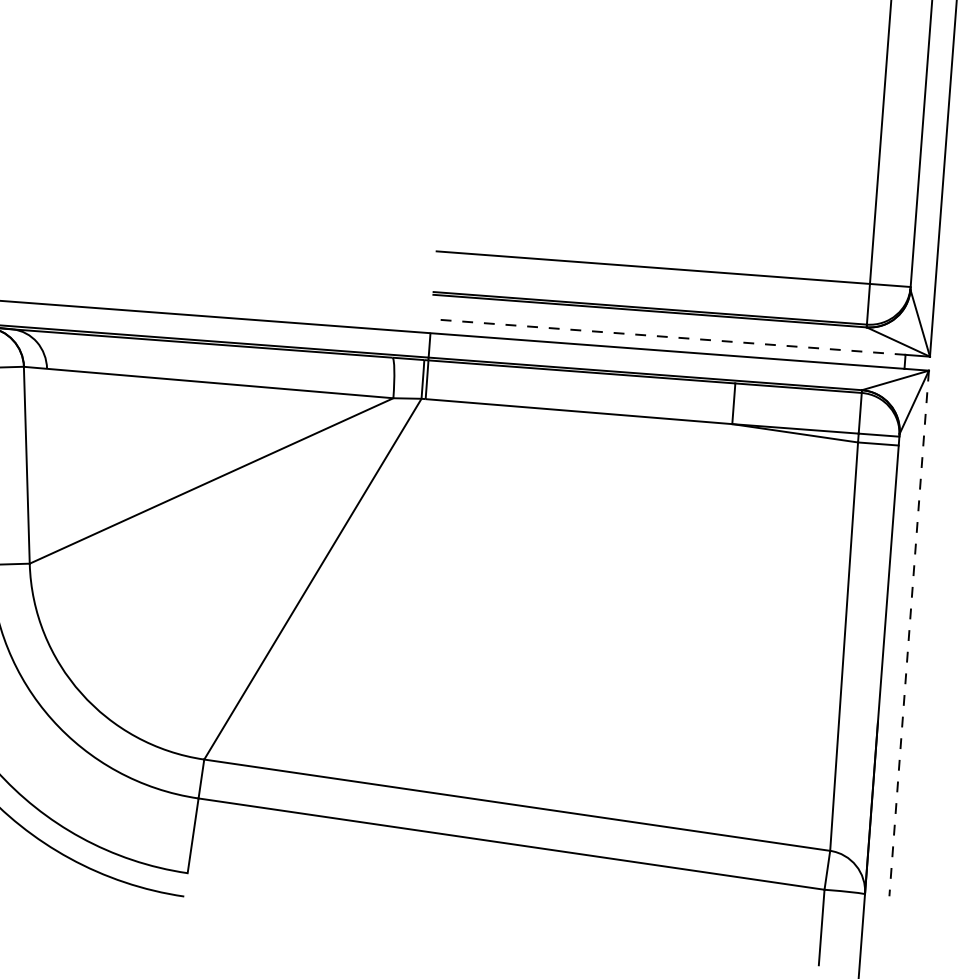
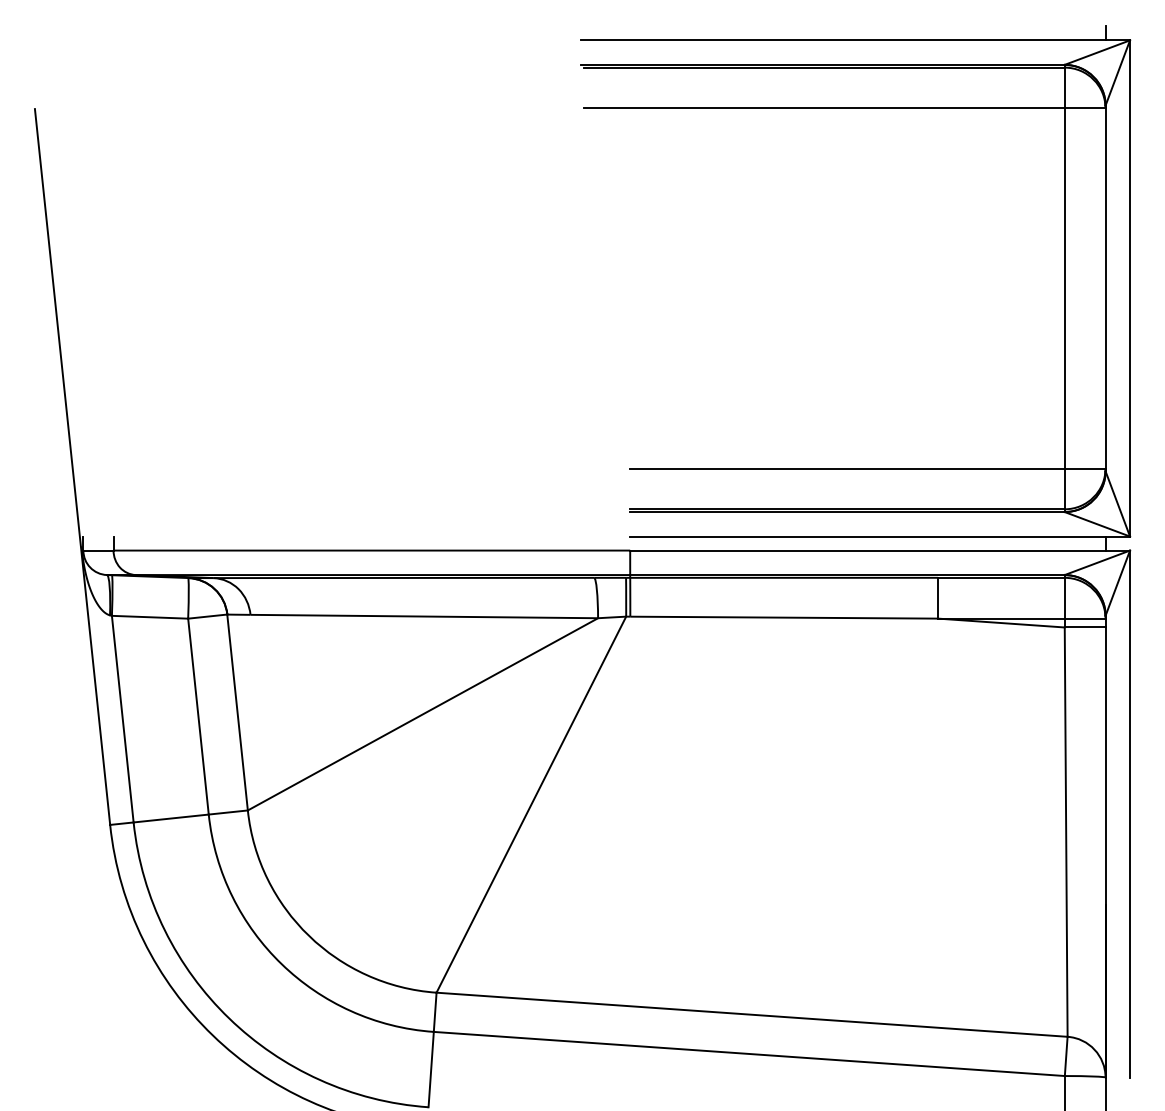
line: (668, 336) -> (867, 536), dashed -> solid
line: (909, 633) -> (1130, 814), dashed -> solid

